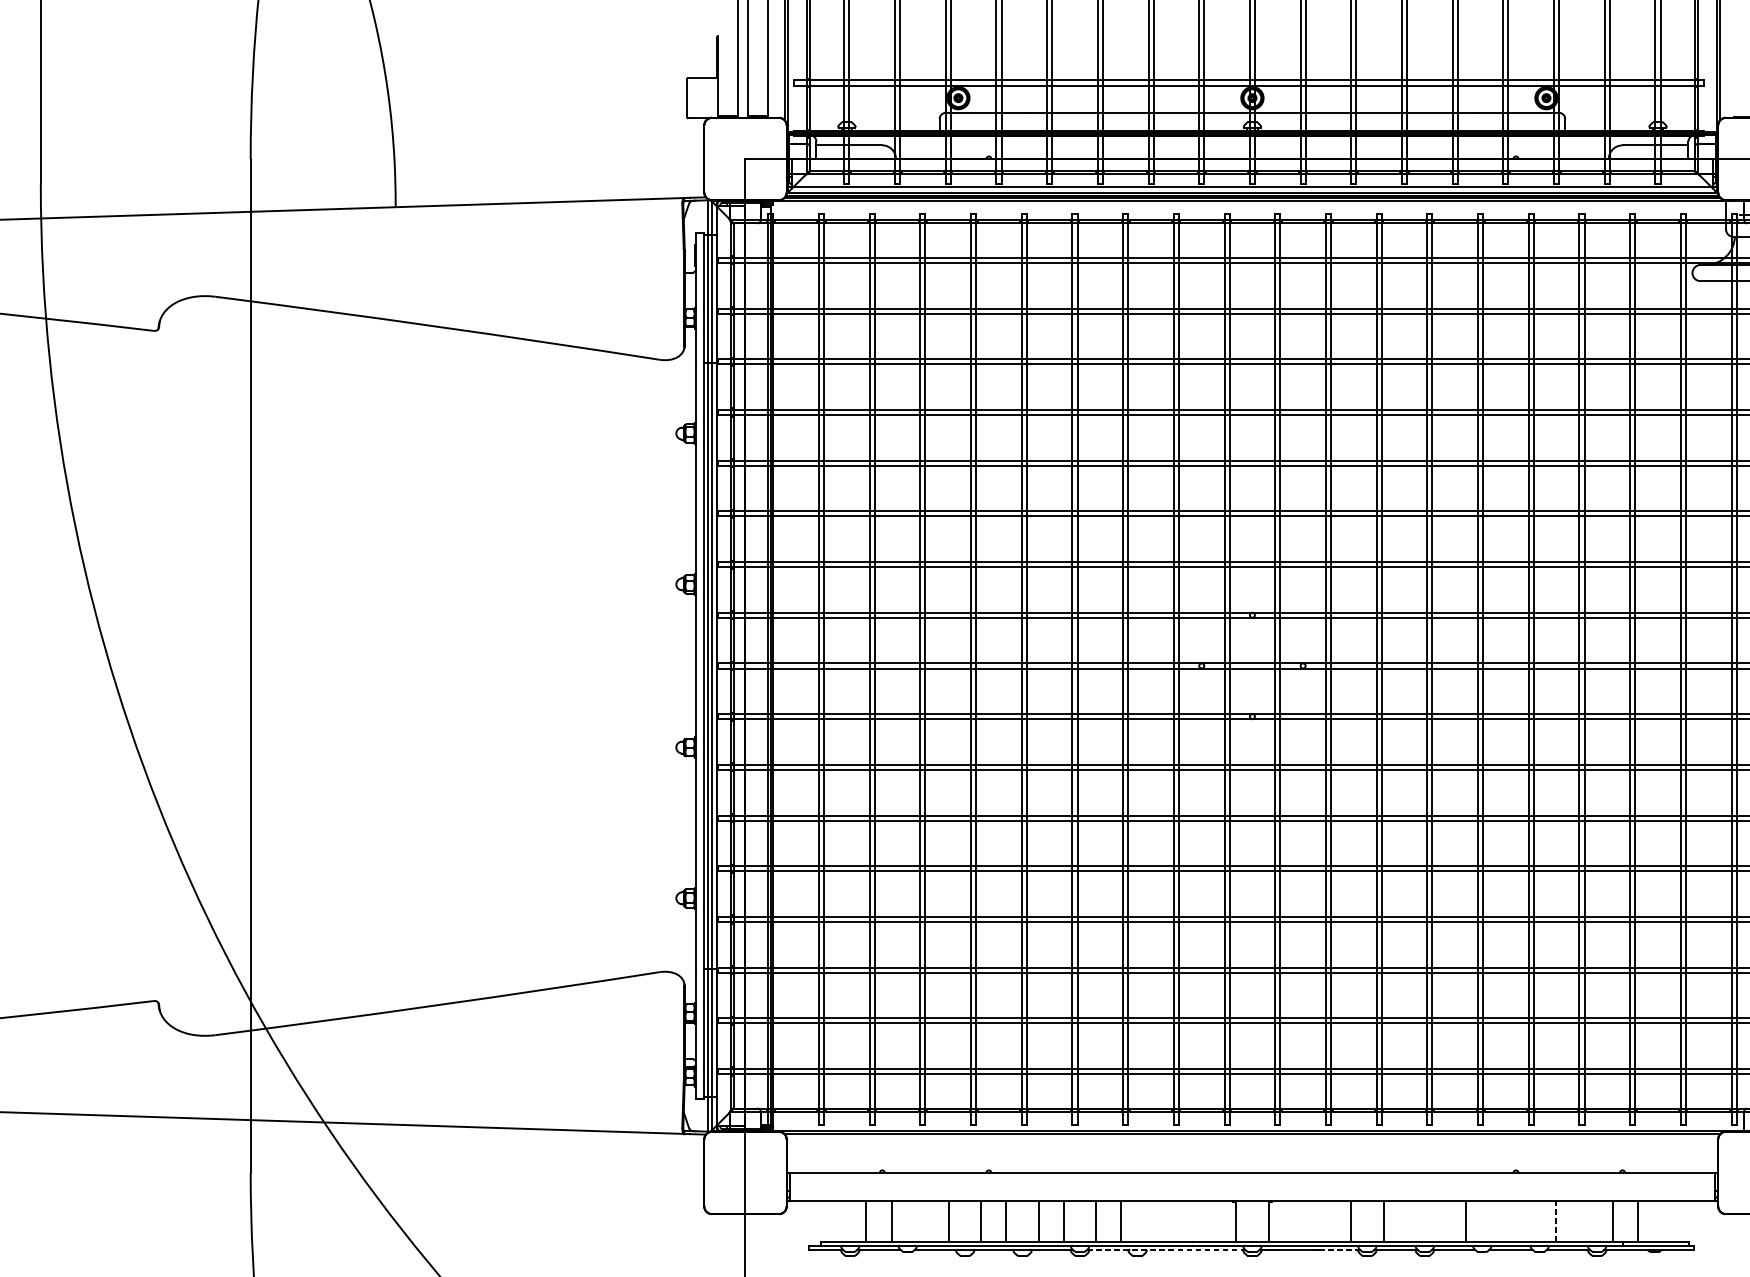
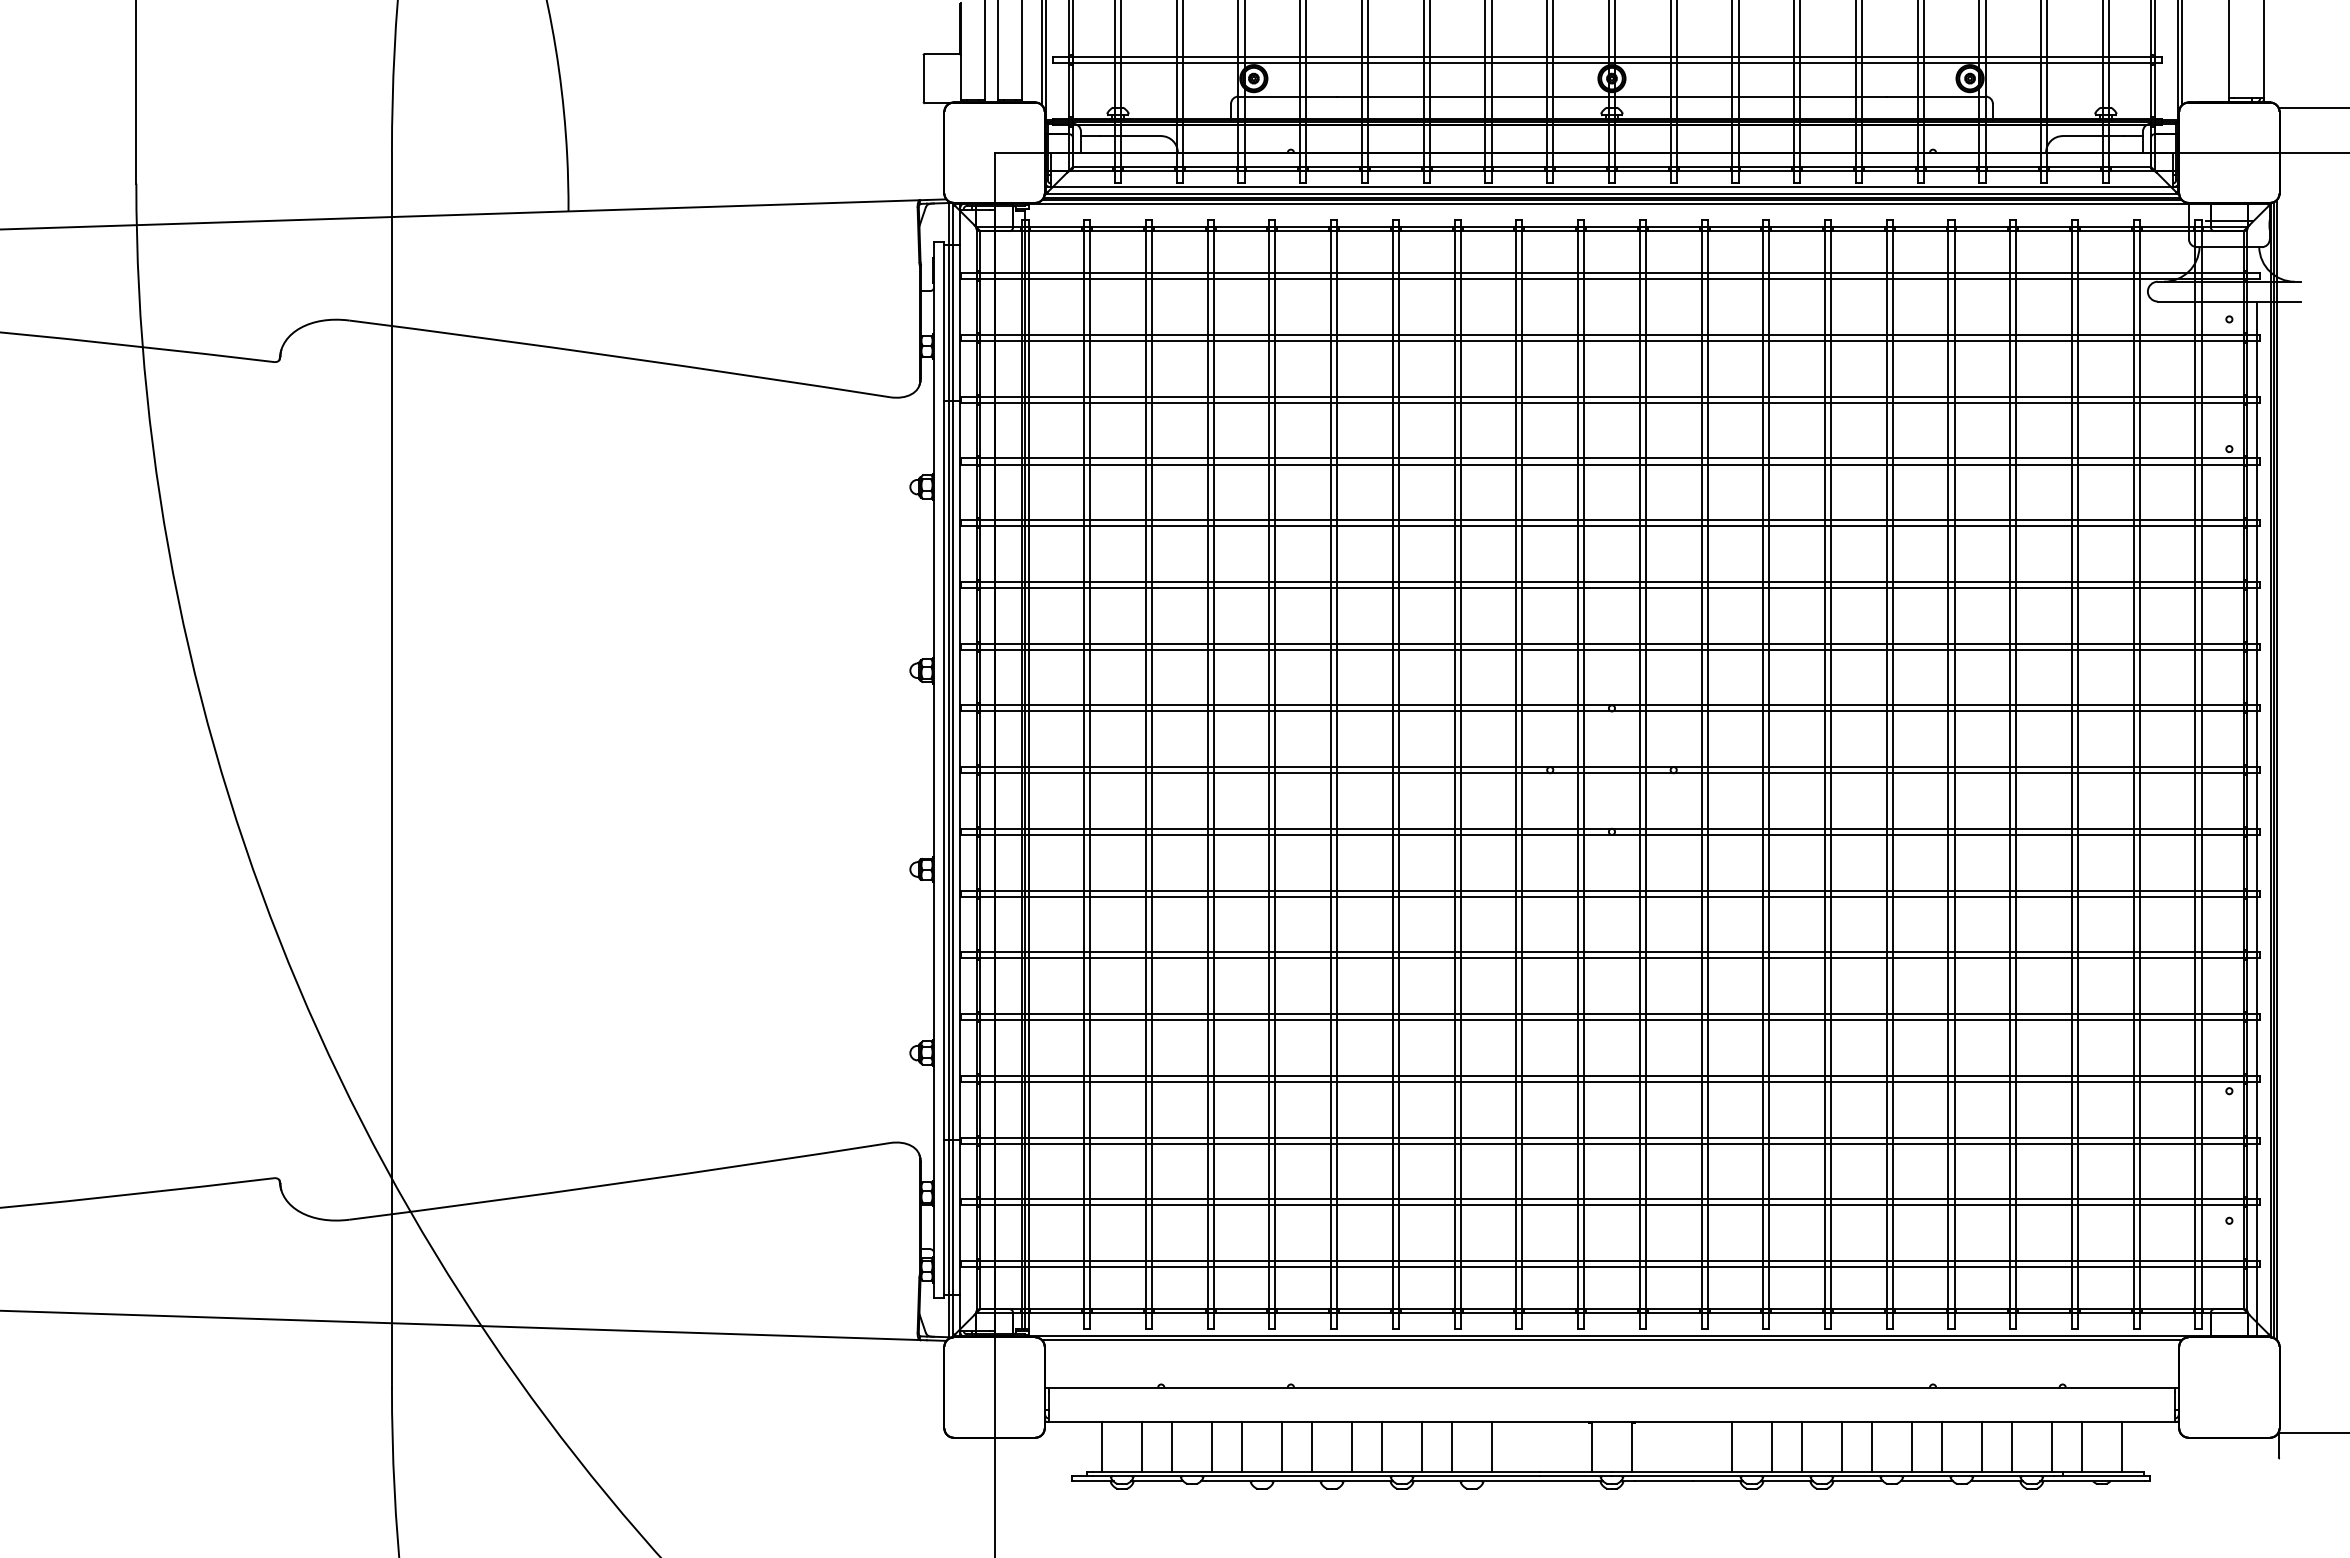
line: (834, 1221) -> (1102, 1446), added
line: (923, 1221) -> (1211, 1446), added
line: (1153, 1221) -> (1491, 1446), added
line: (1408, 1221) -> (1802, 1446), added
line: (1440, 1221) -> (1841, 1446), added
line: (1498, 1221) -> (1911, 1446), added
line: (1523, 1221) -> (1942, 1446), added
line: (1555, 1221) -> (1981, 1446), dashed -> solid
line: (1581, 1221) -> (2012, 1446), added
line: (1670, 1221) -> (2121, 1446), added
line: (1166, 1250) -> (1507, 1481), dashed -> solid
line: (1339, 1250) -> (1718, 1481), dashed -> solid

